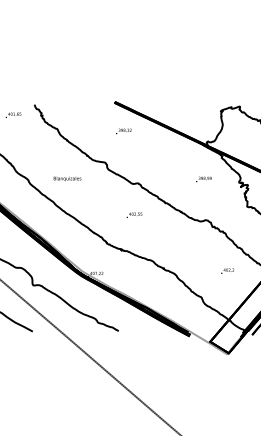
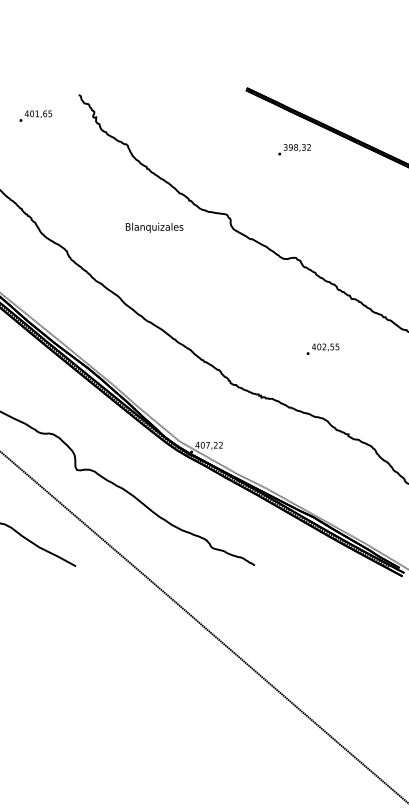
text: (123, 131) -> (293, 149), moved
text: (67, 178) -> (154, 226), moved
text: (134, 214) -> (323, 347), moved

